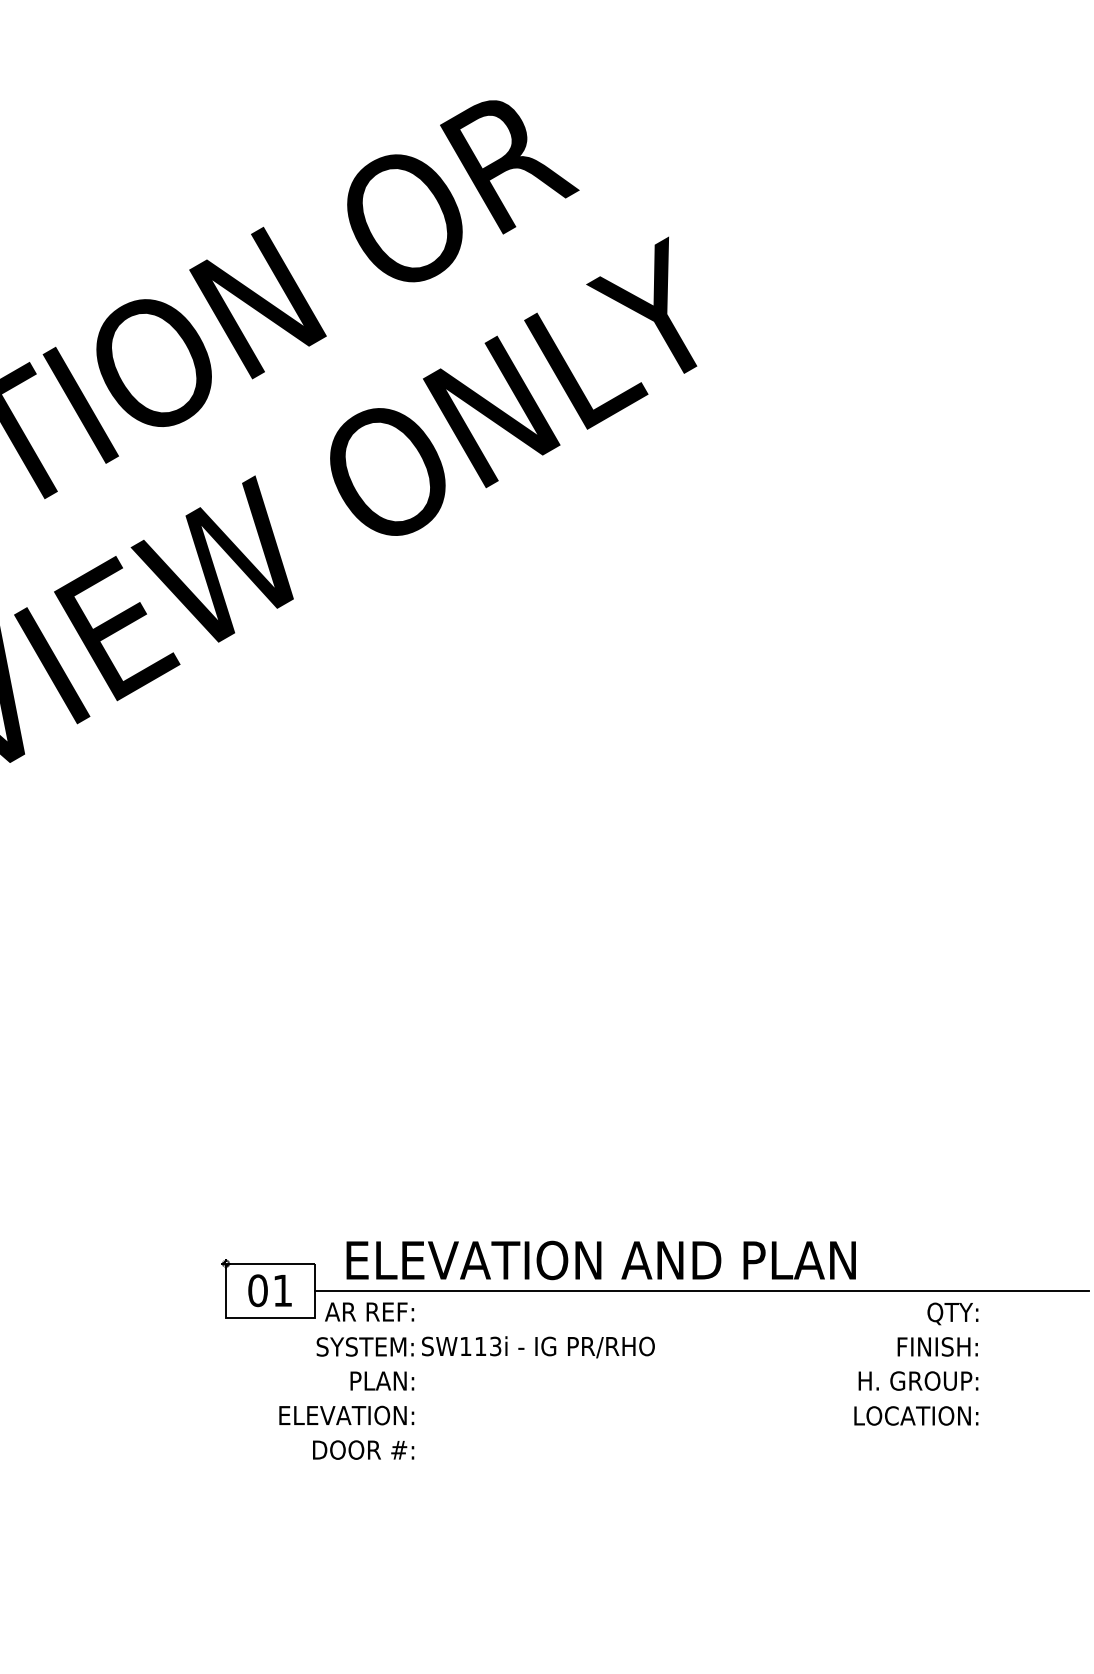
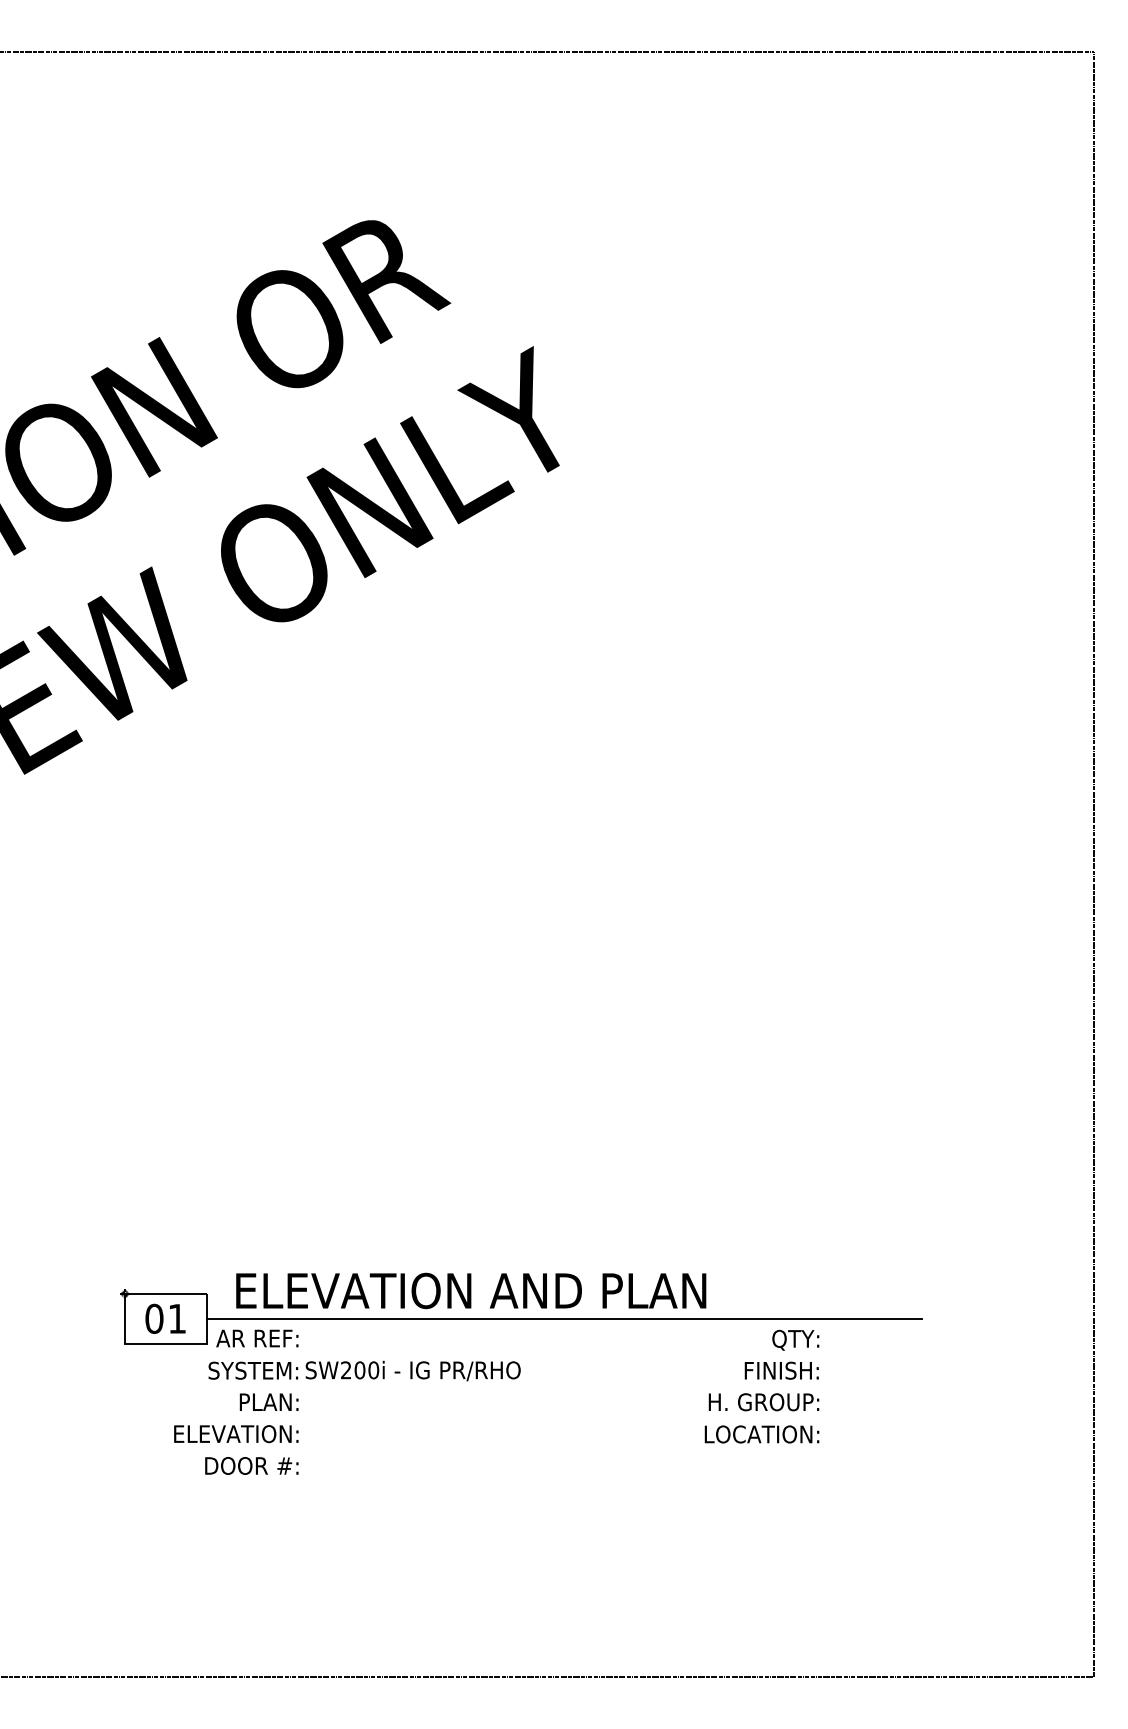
text: (481, 1346) -> (360, 1370), SW113i -> SW200i

